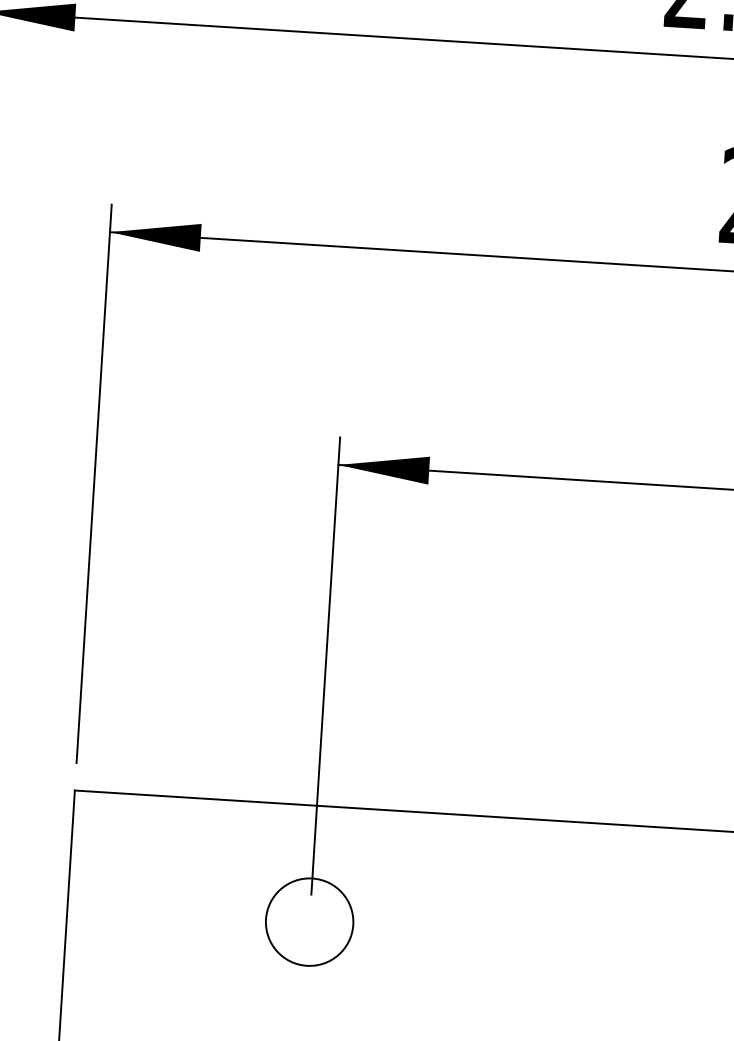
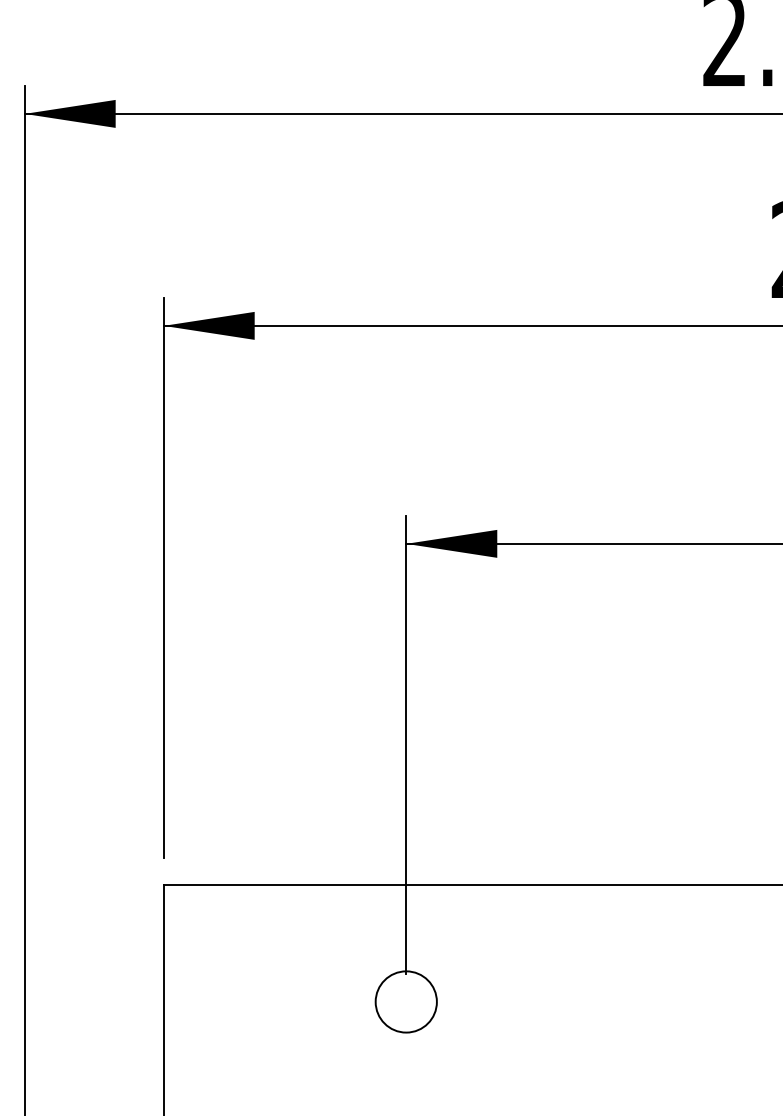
circle: (309, 921) -> (406, 1001), size x0.7

